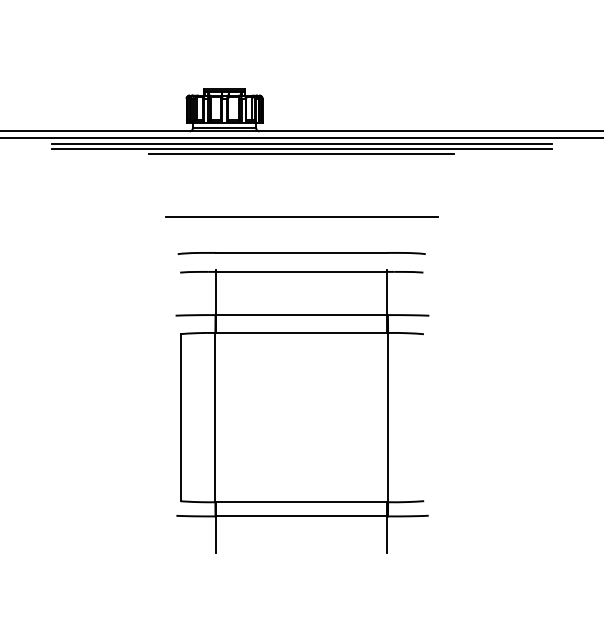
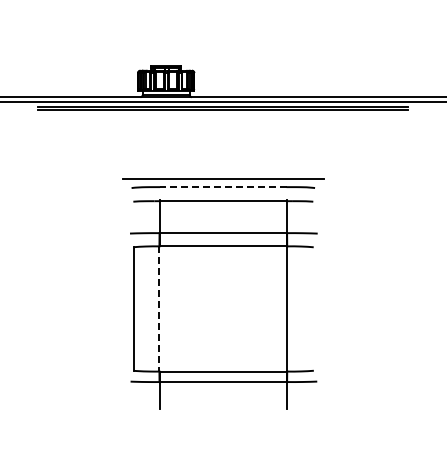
line: (302, 153) -> (223, 113), removed
line: (302, 215) -> (223, 178), moved
line: (300, 253) -> (222, 187), solid -> dashed
line: (215, 416) -> (159, 308), solid -> dashed

